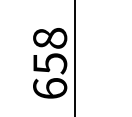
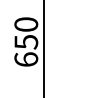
text: (50, 38) -> (26, 24), 658 -> 650

